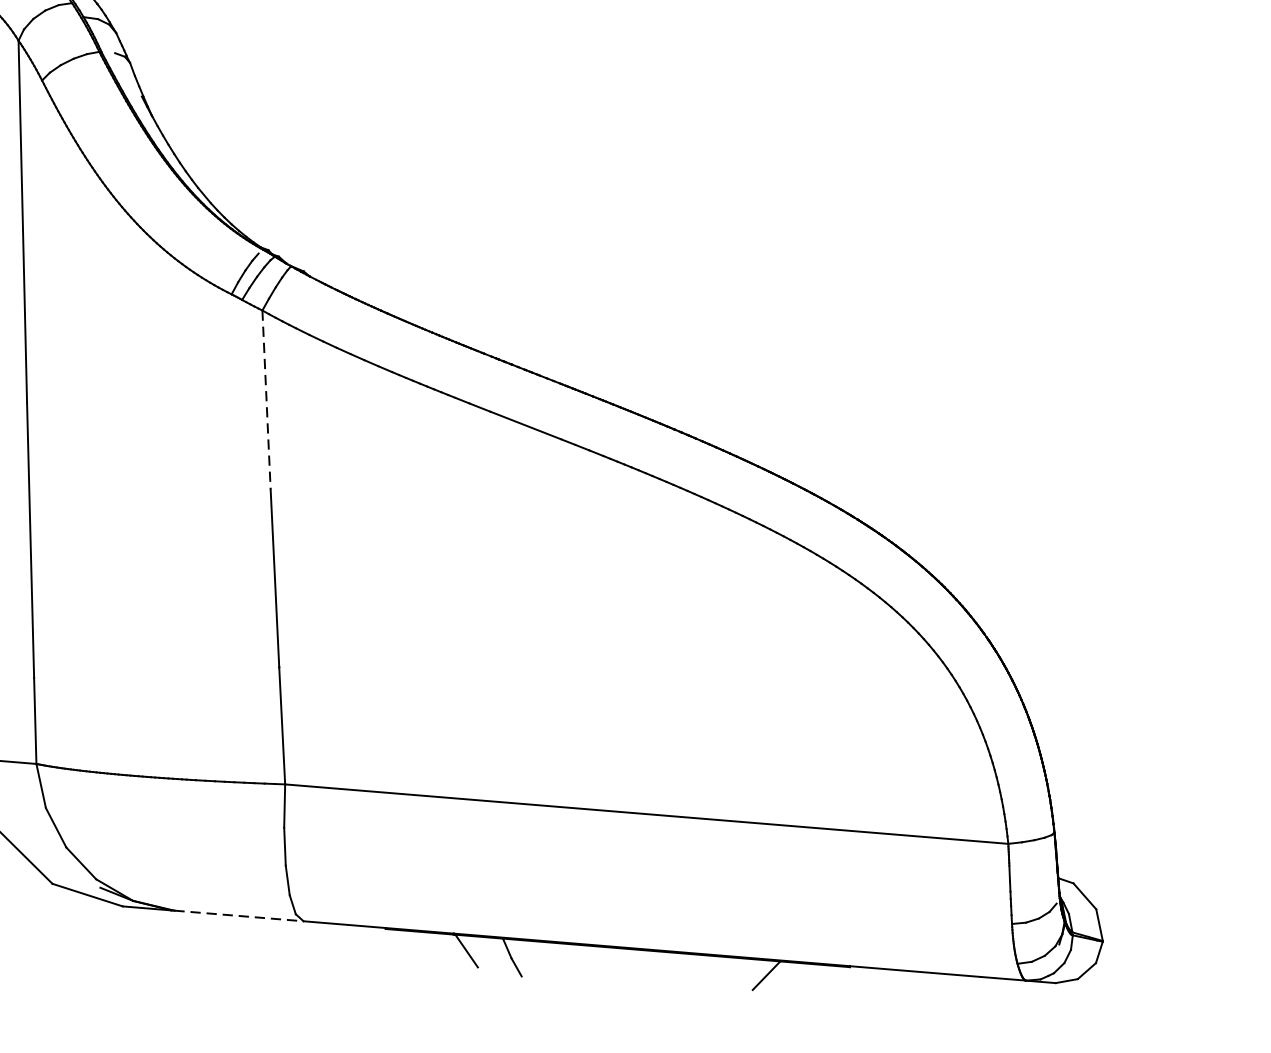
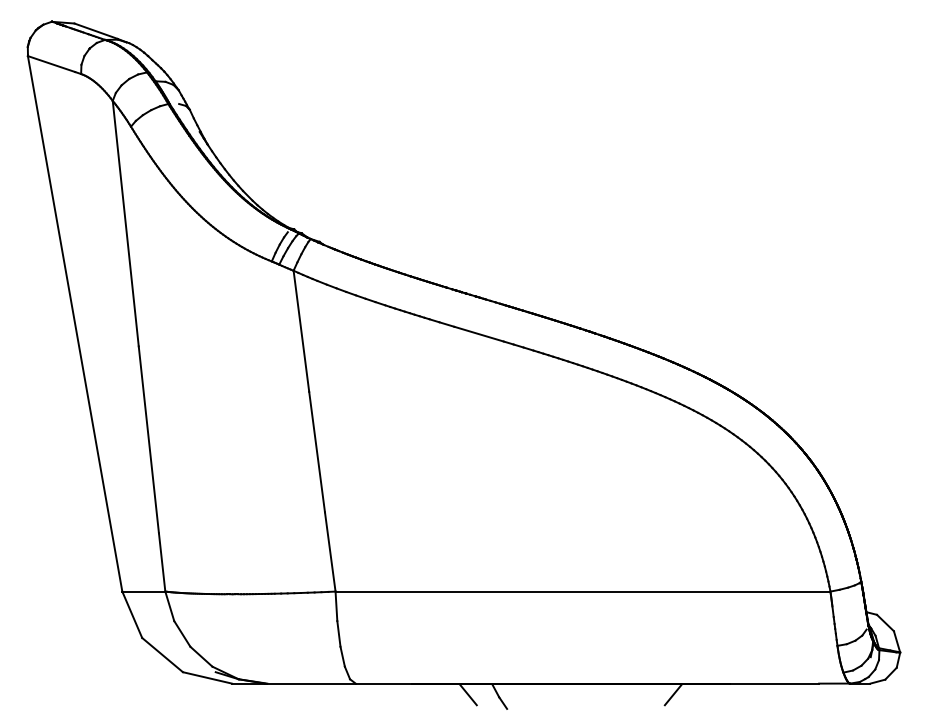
line: (266, 400) -> (301, 331), dashed -> solid
line: (240, 915) -> (312, 683), dashed -> solid

